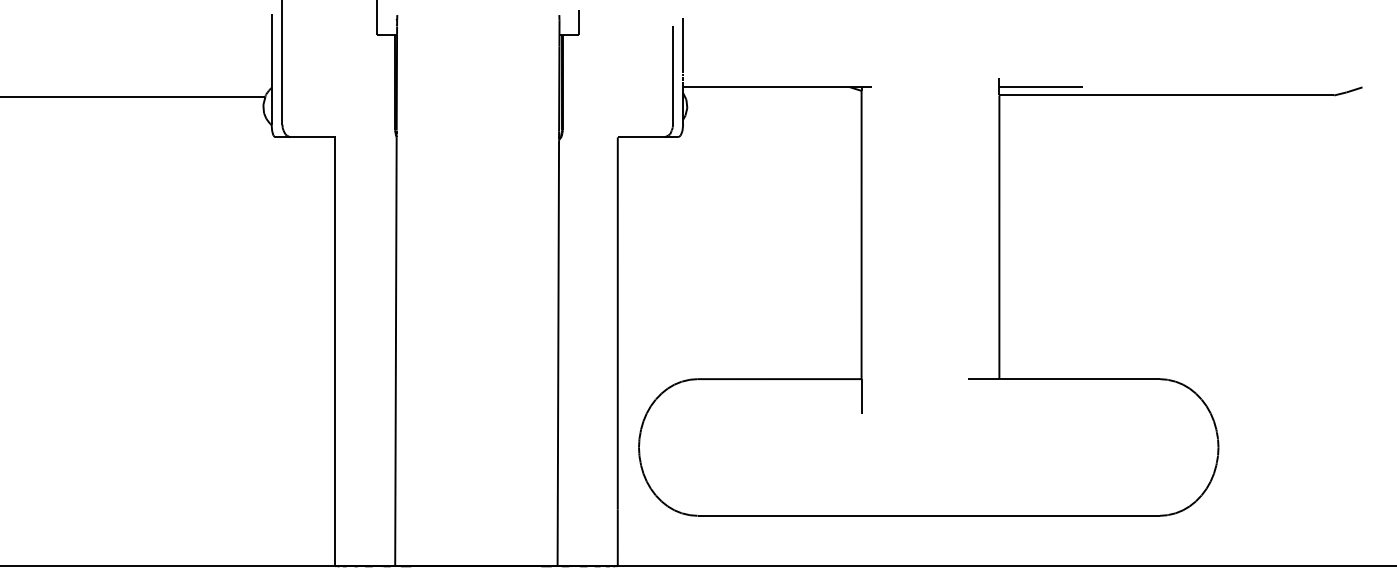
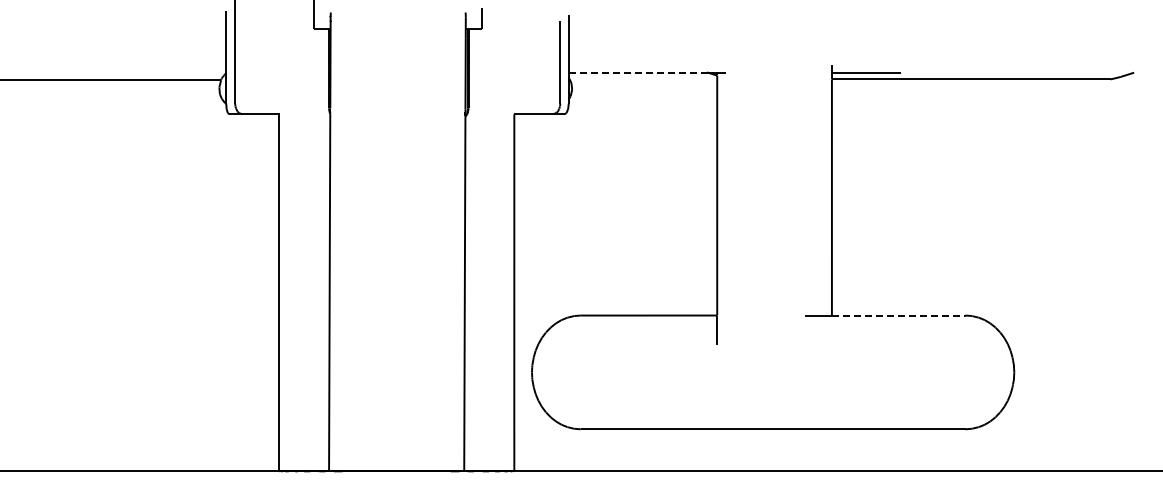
line: (766, 87) -> (638, 72), solid -> dashed
line: (1079, 379) -> (898, 315), solid -> dashed

